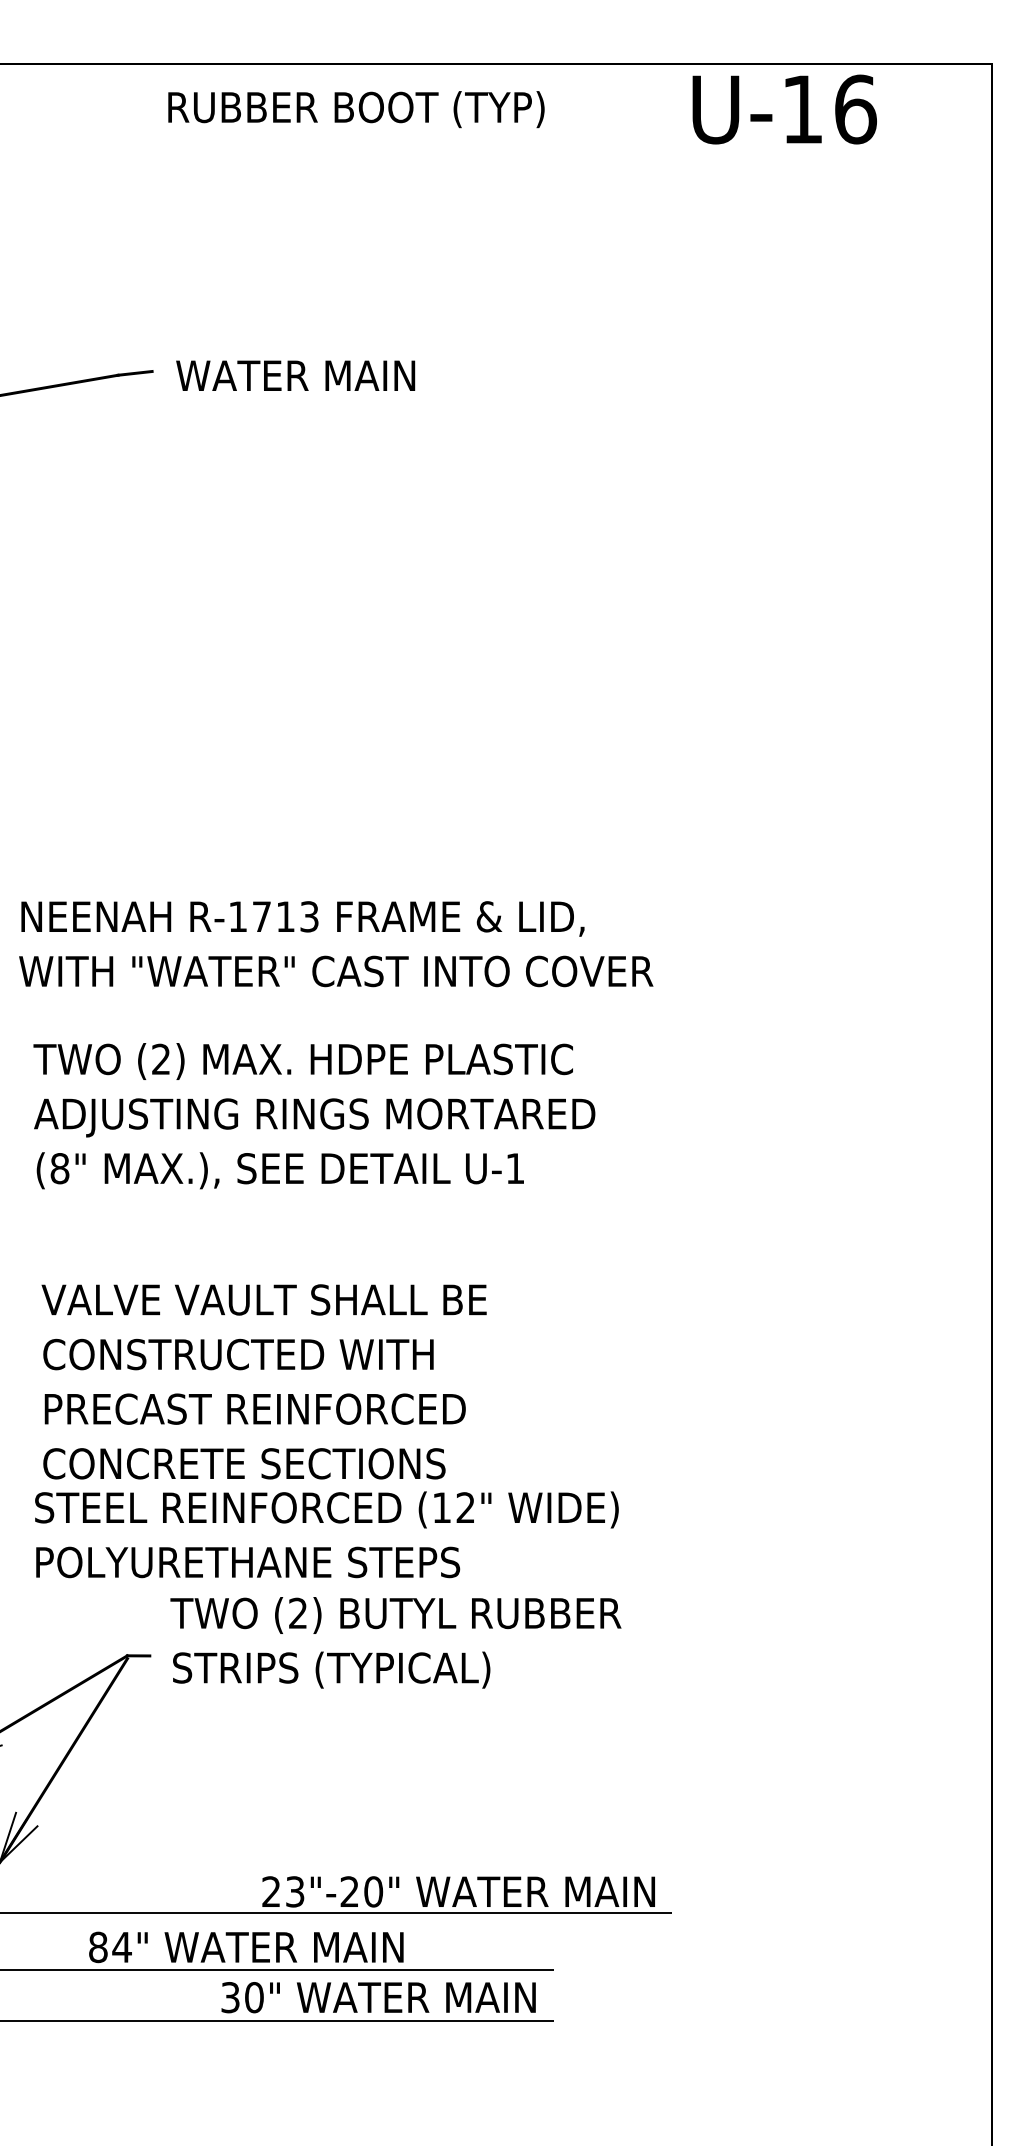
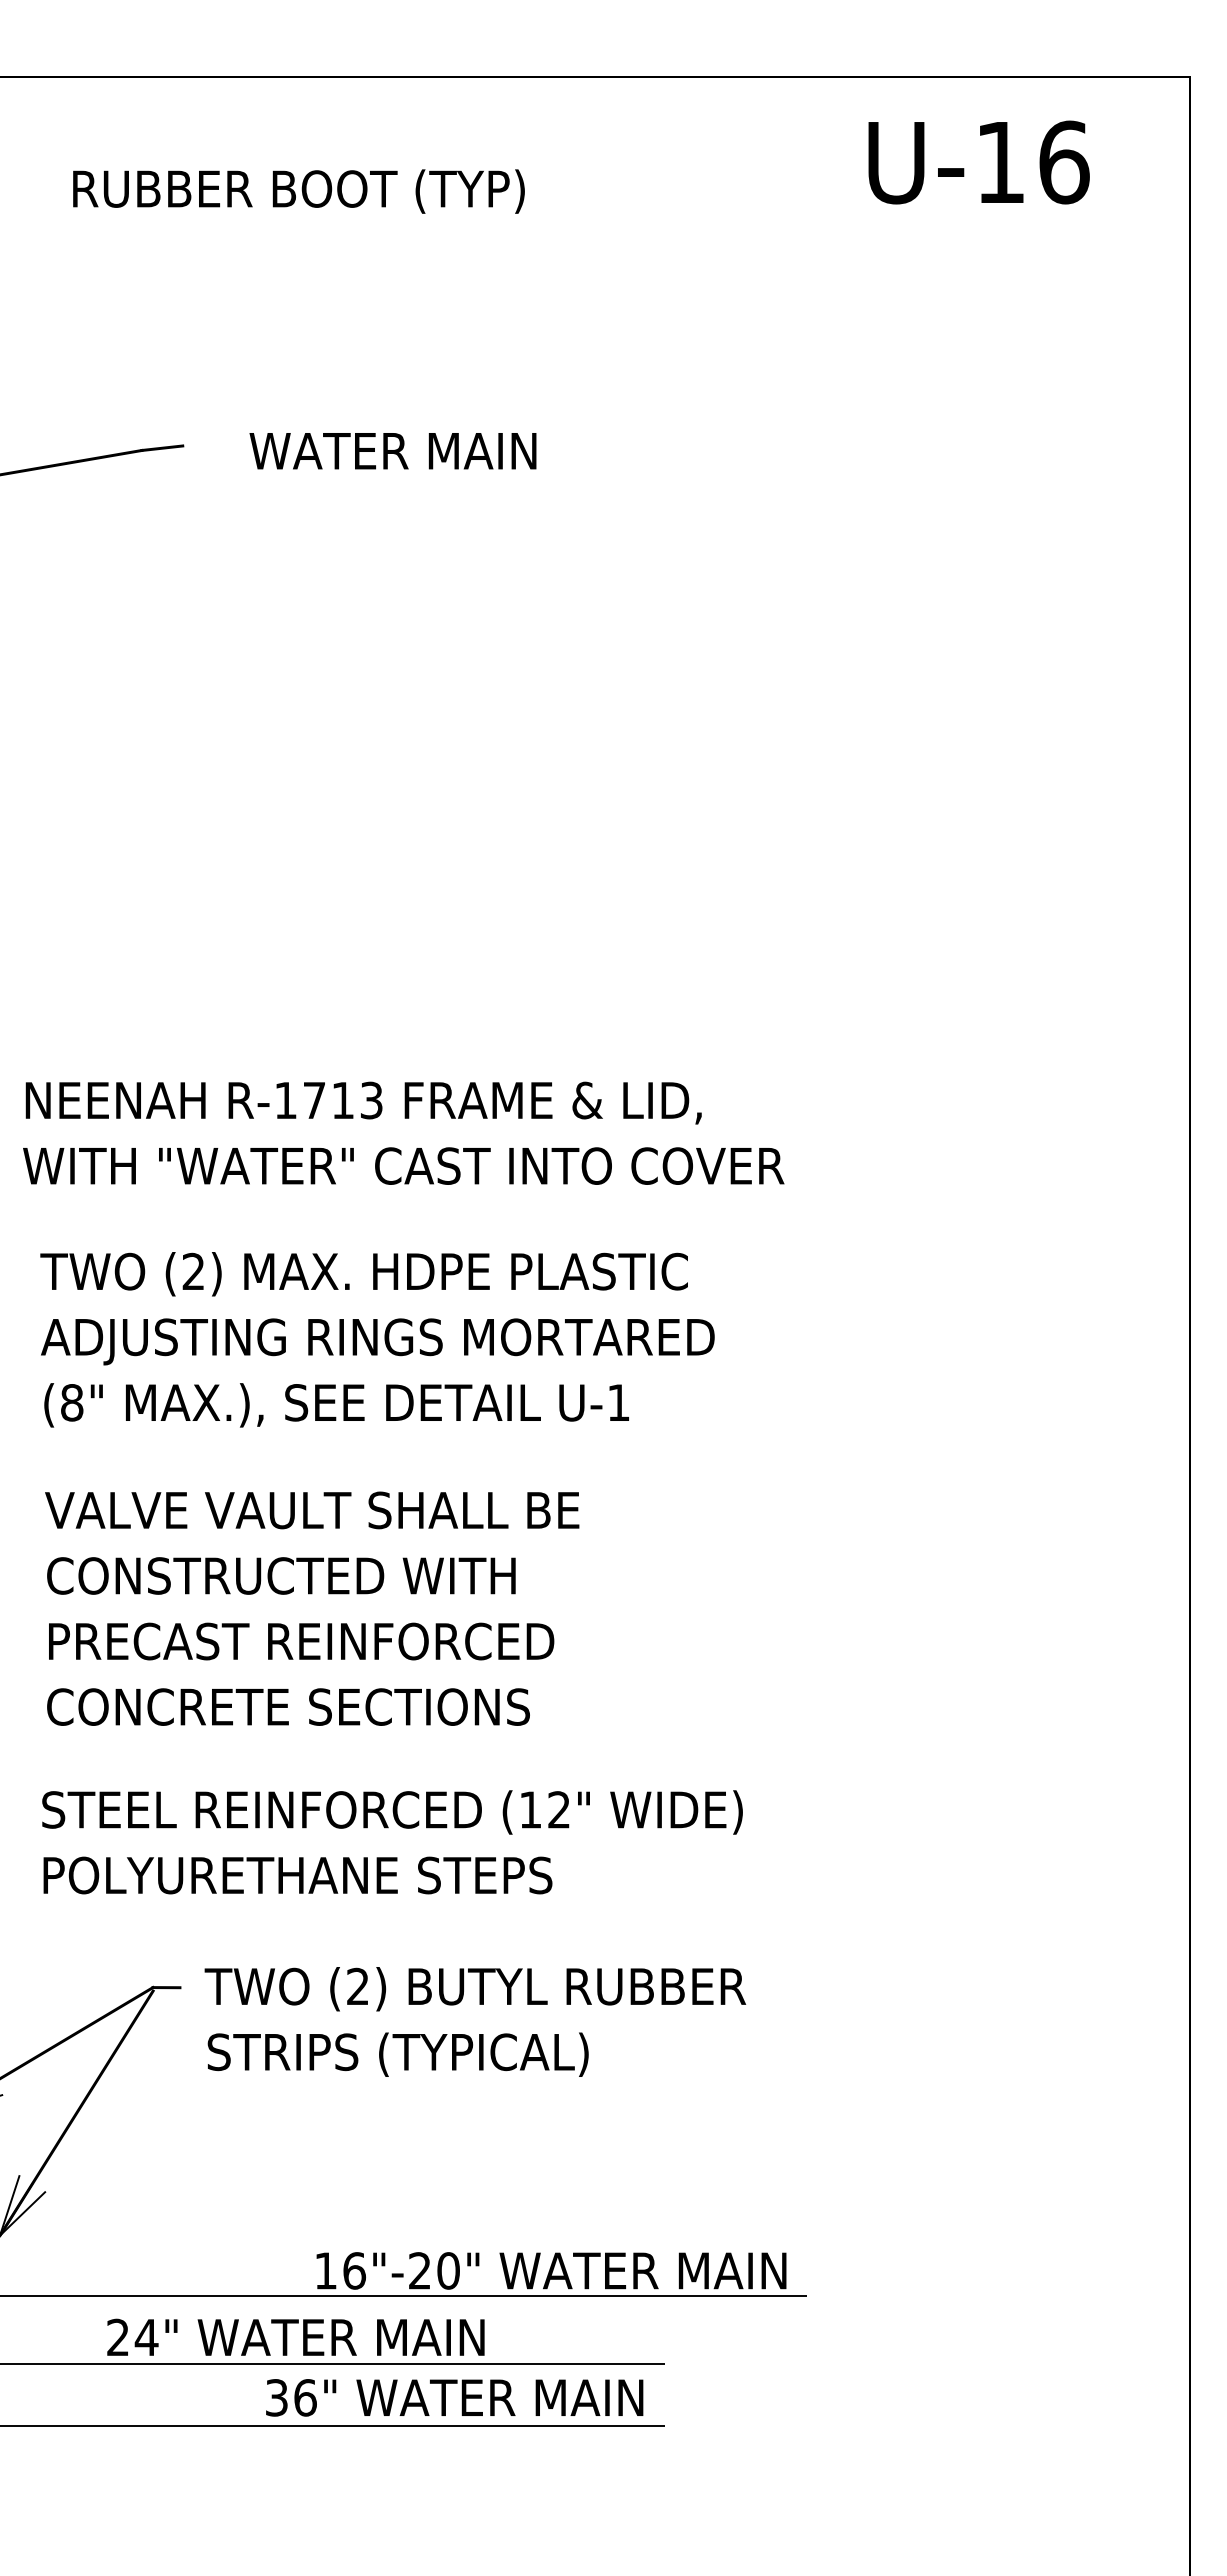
text: (356, 109) -> (298, 191), moved
text: (784, 109) -> (978, 162), moved
text: (295, 376) -> (392, 451), moved
text: (264, 1381) -> (312, 1608), moved
text: (396, 1642) -> (475, 2021), moved
text: (283, 1891) -> (340, 2270), 23"-20" -> 16"-20"
text: (98, 1947) -> (118, 2337), 84" -> 24"
text: (254, 1997) -> (305, 2397), 30" -> 36"

